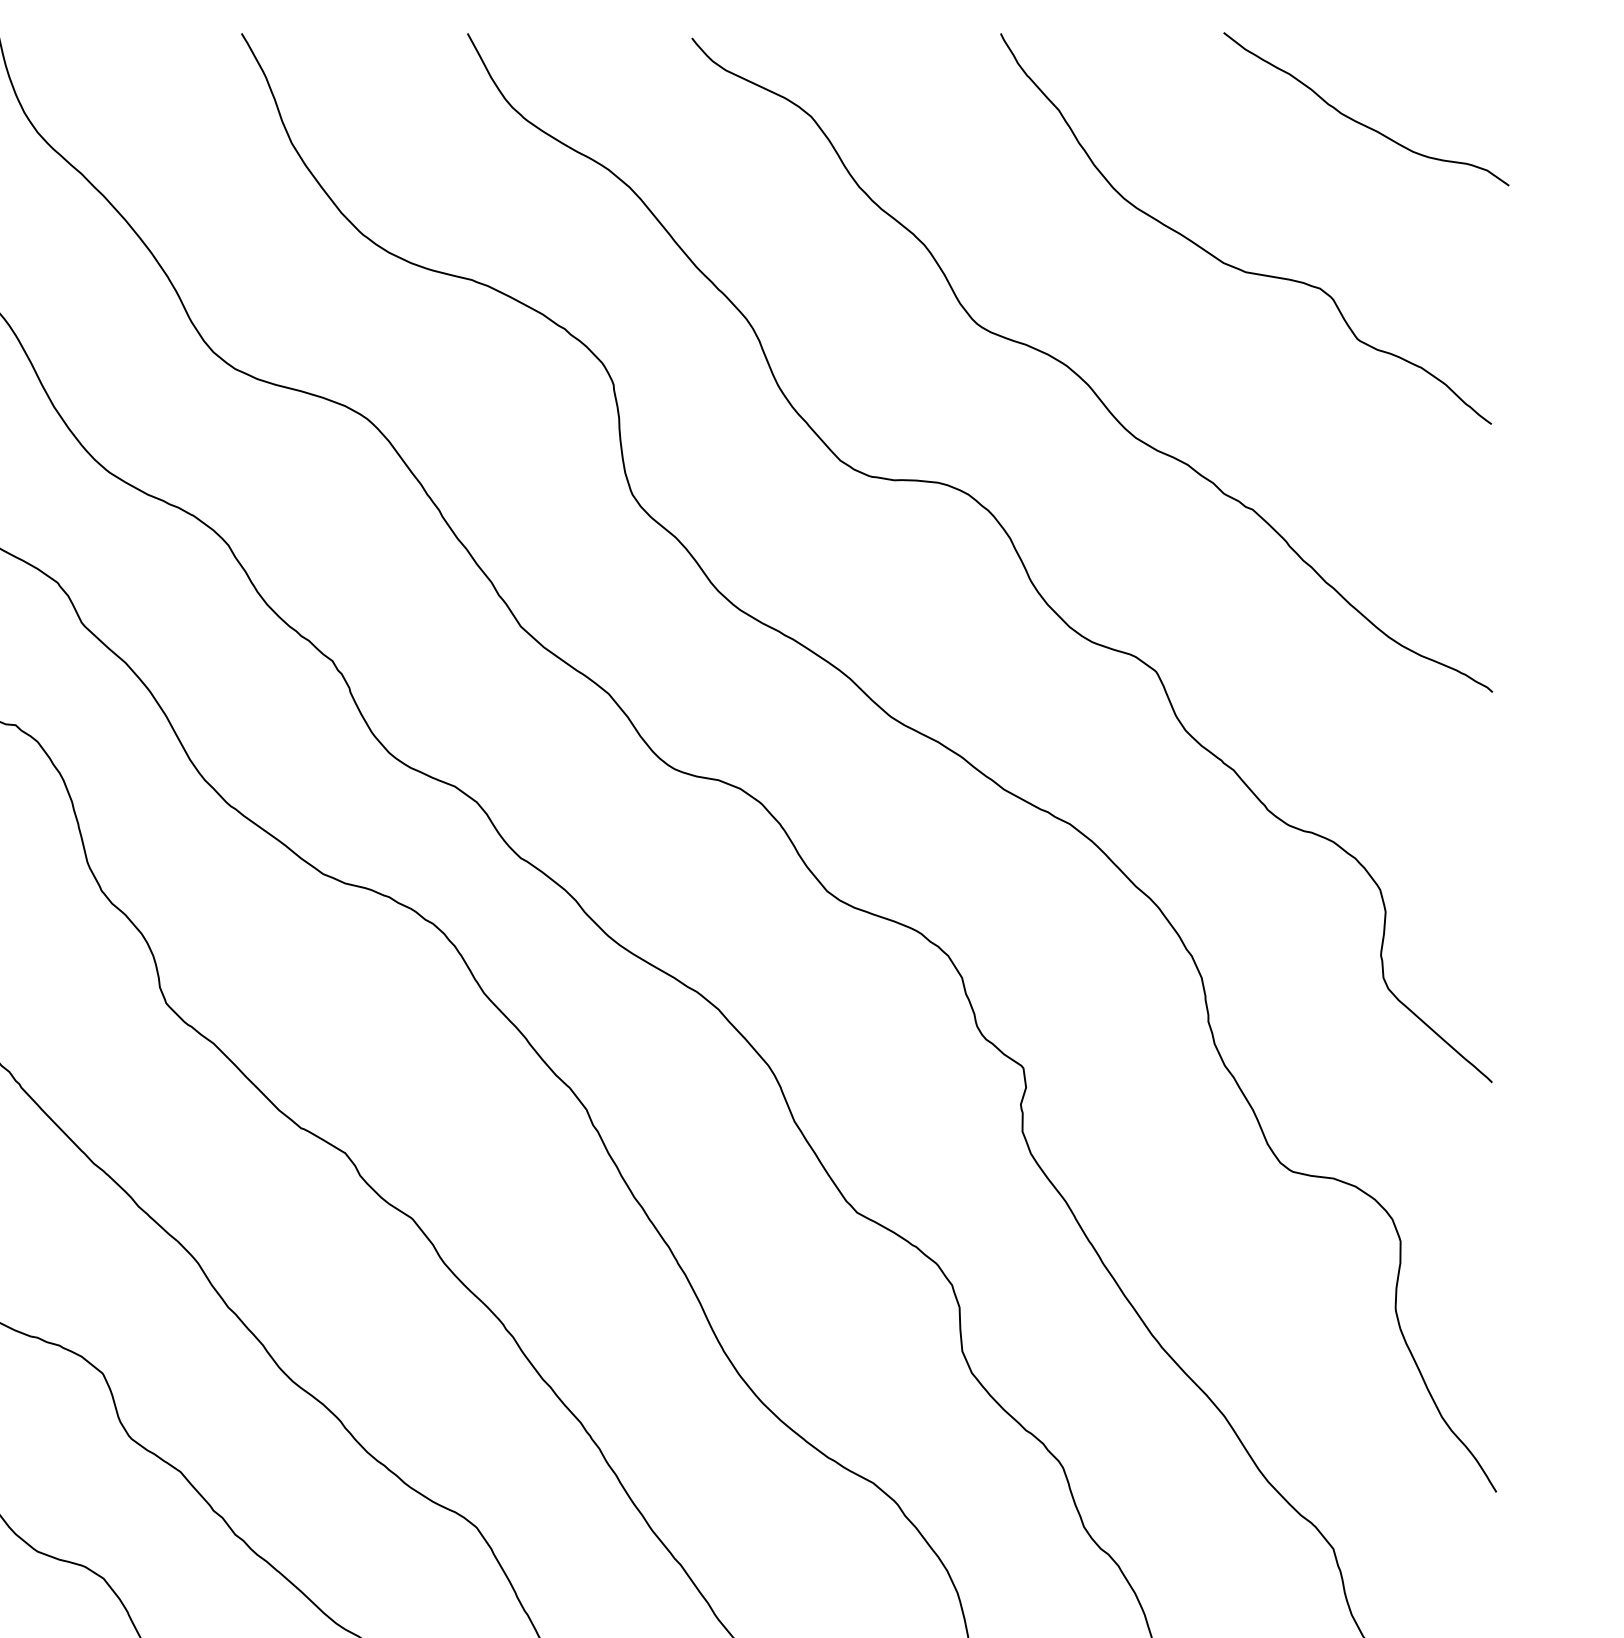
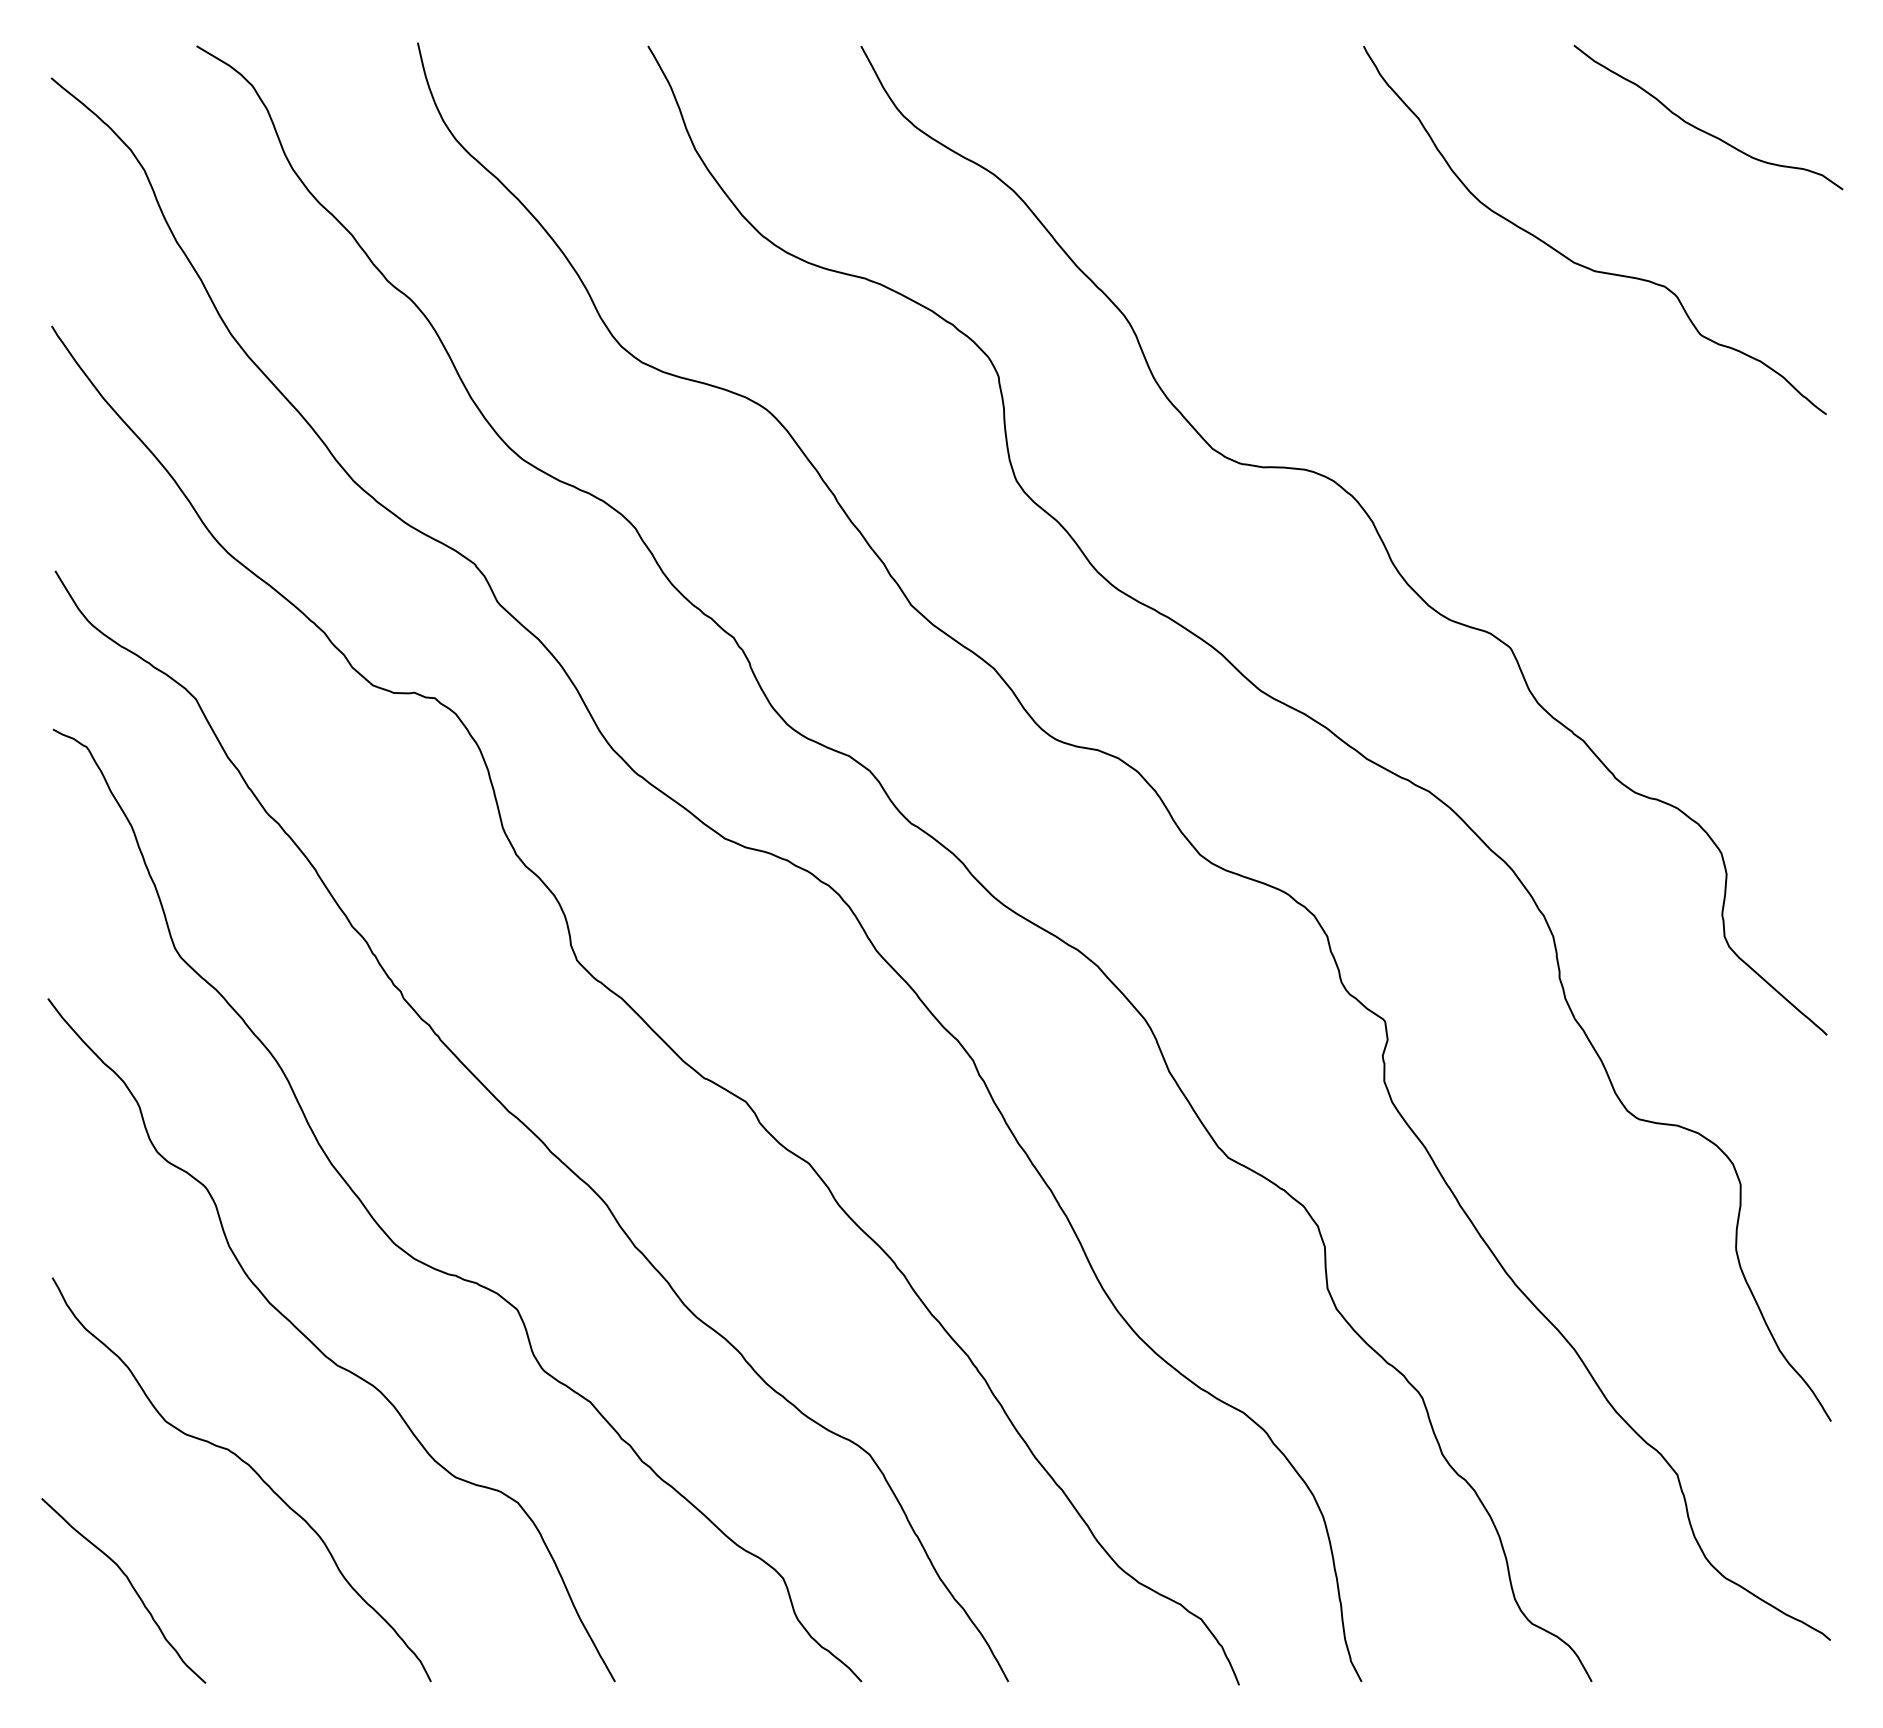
curve: (1080, 375) -> (1438, 368), removed

